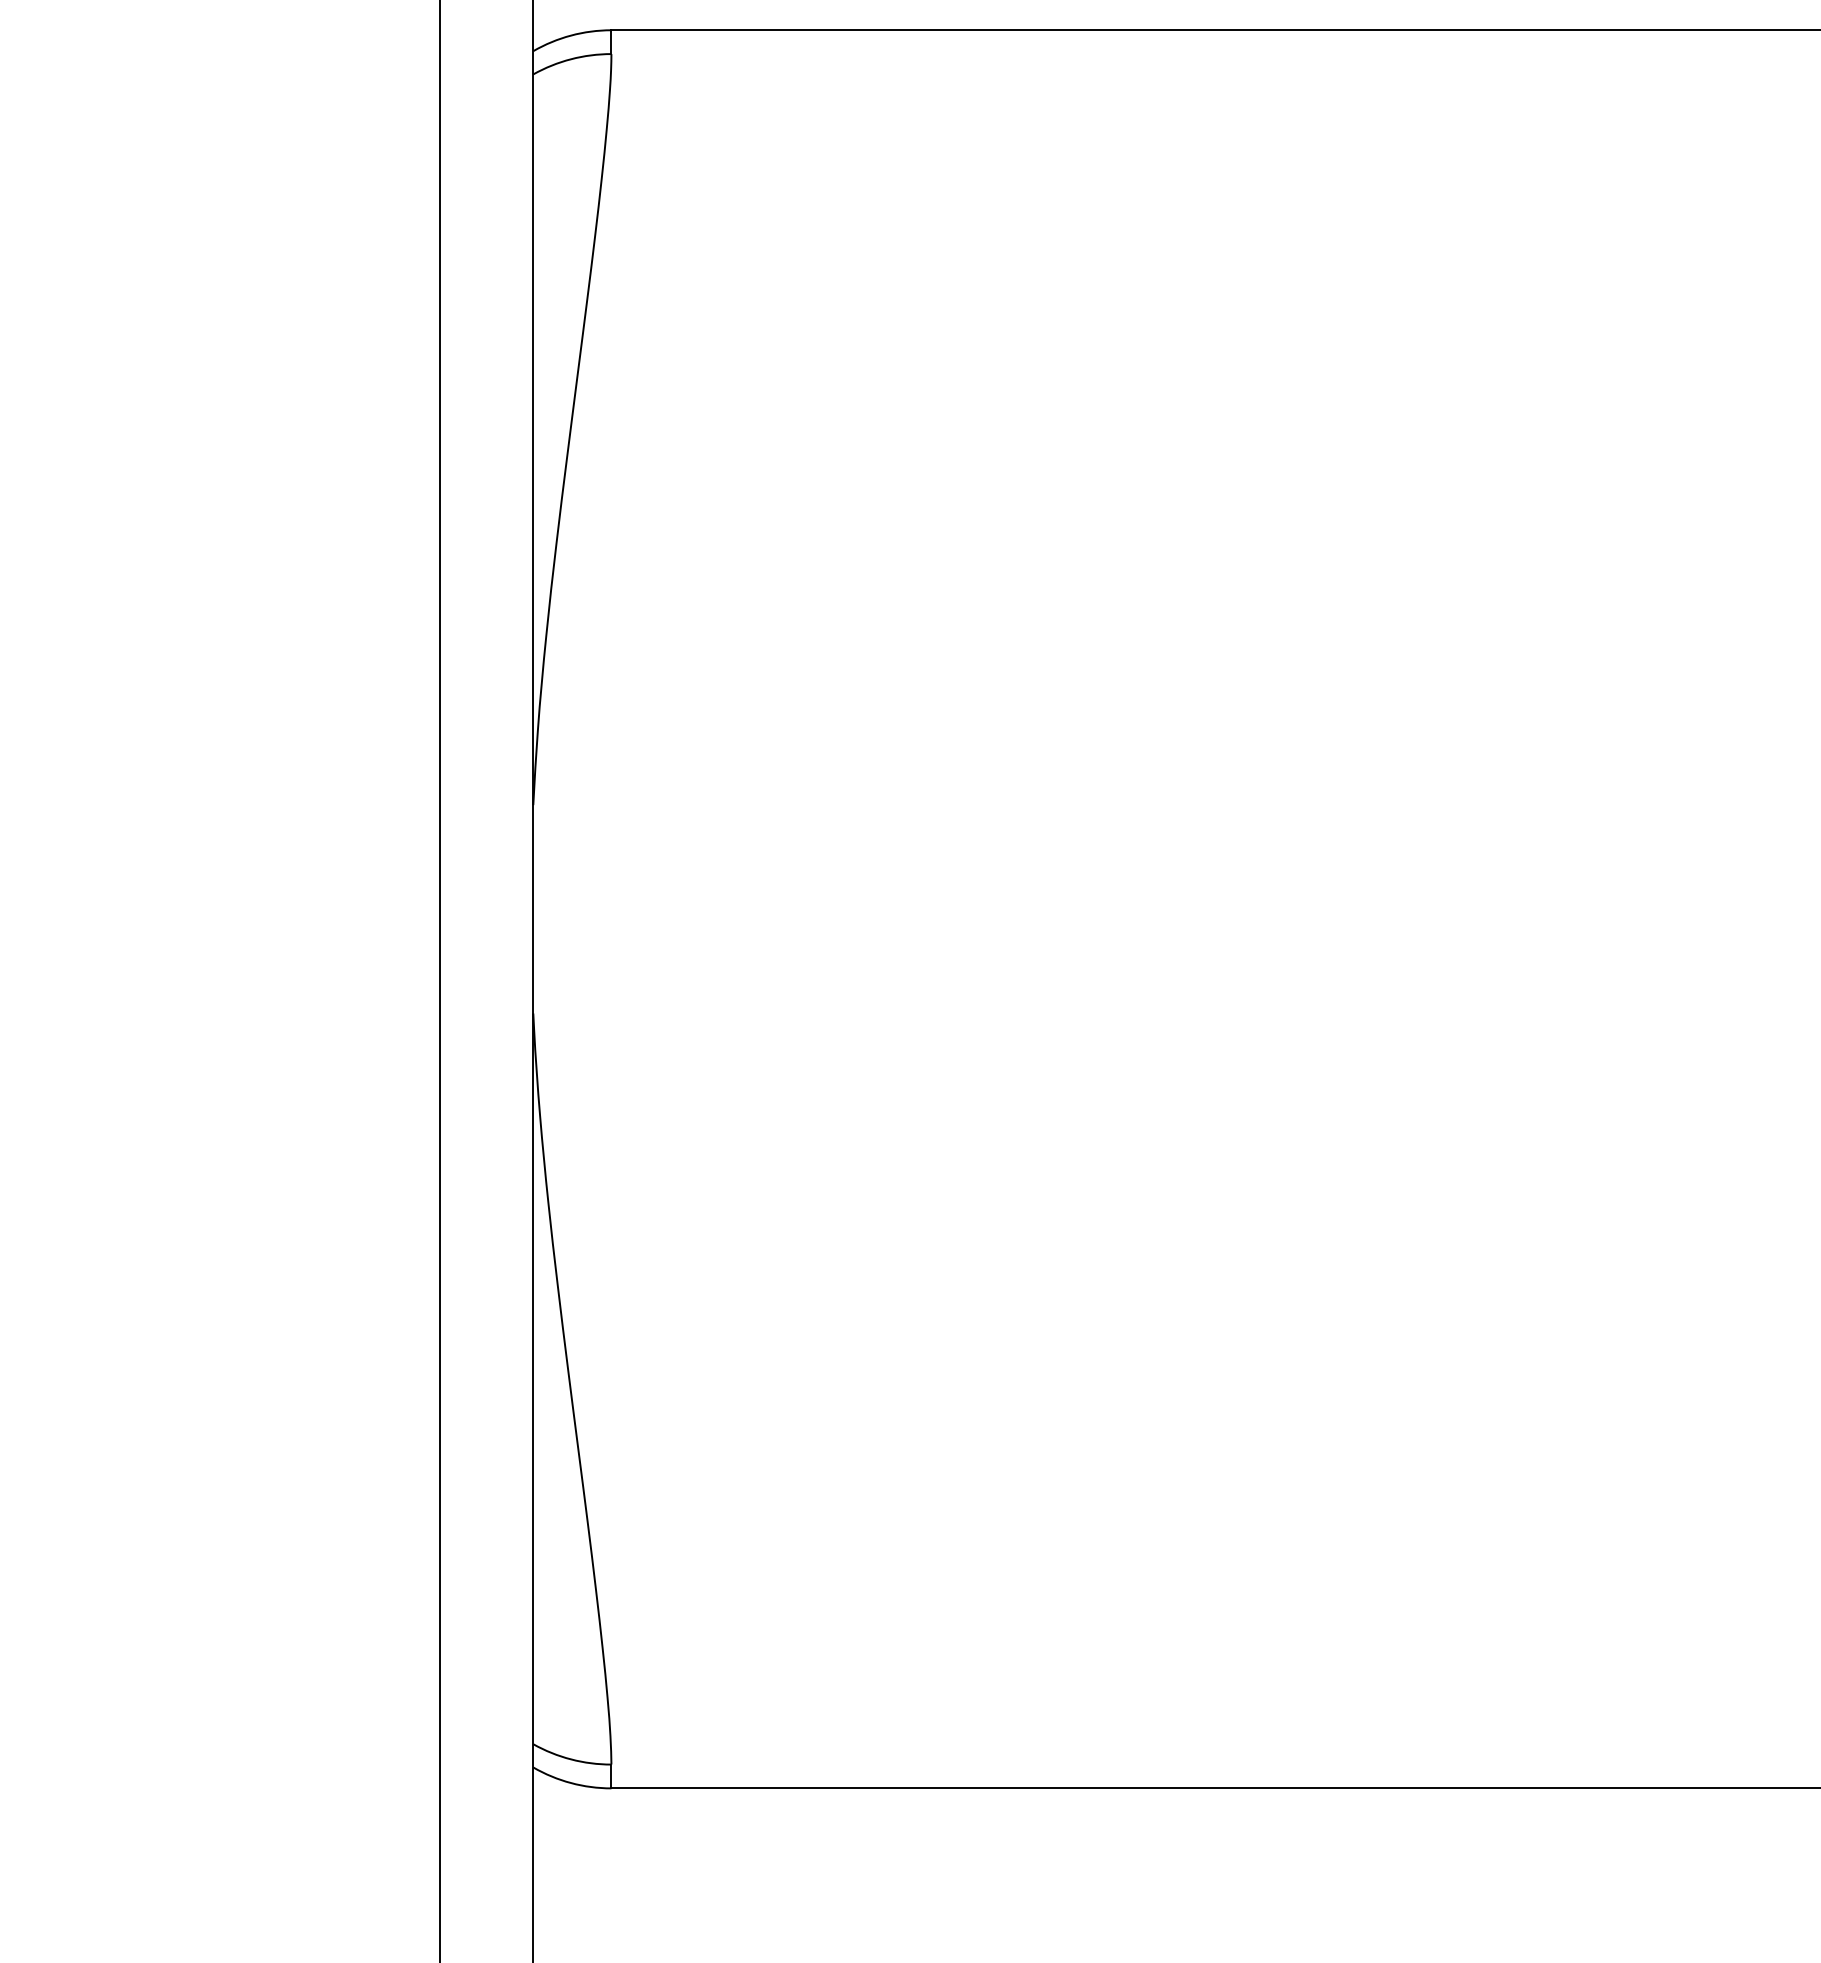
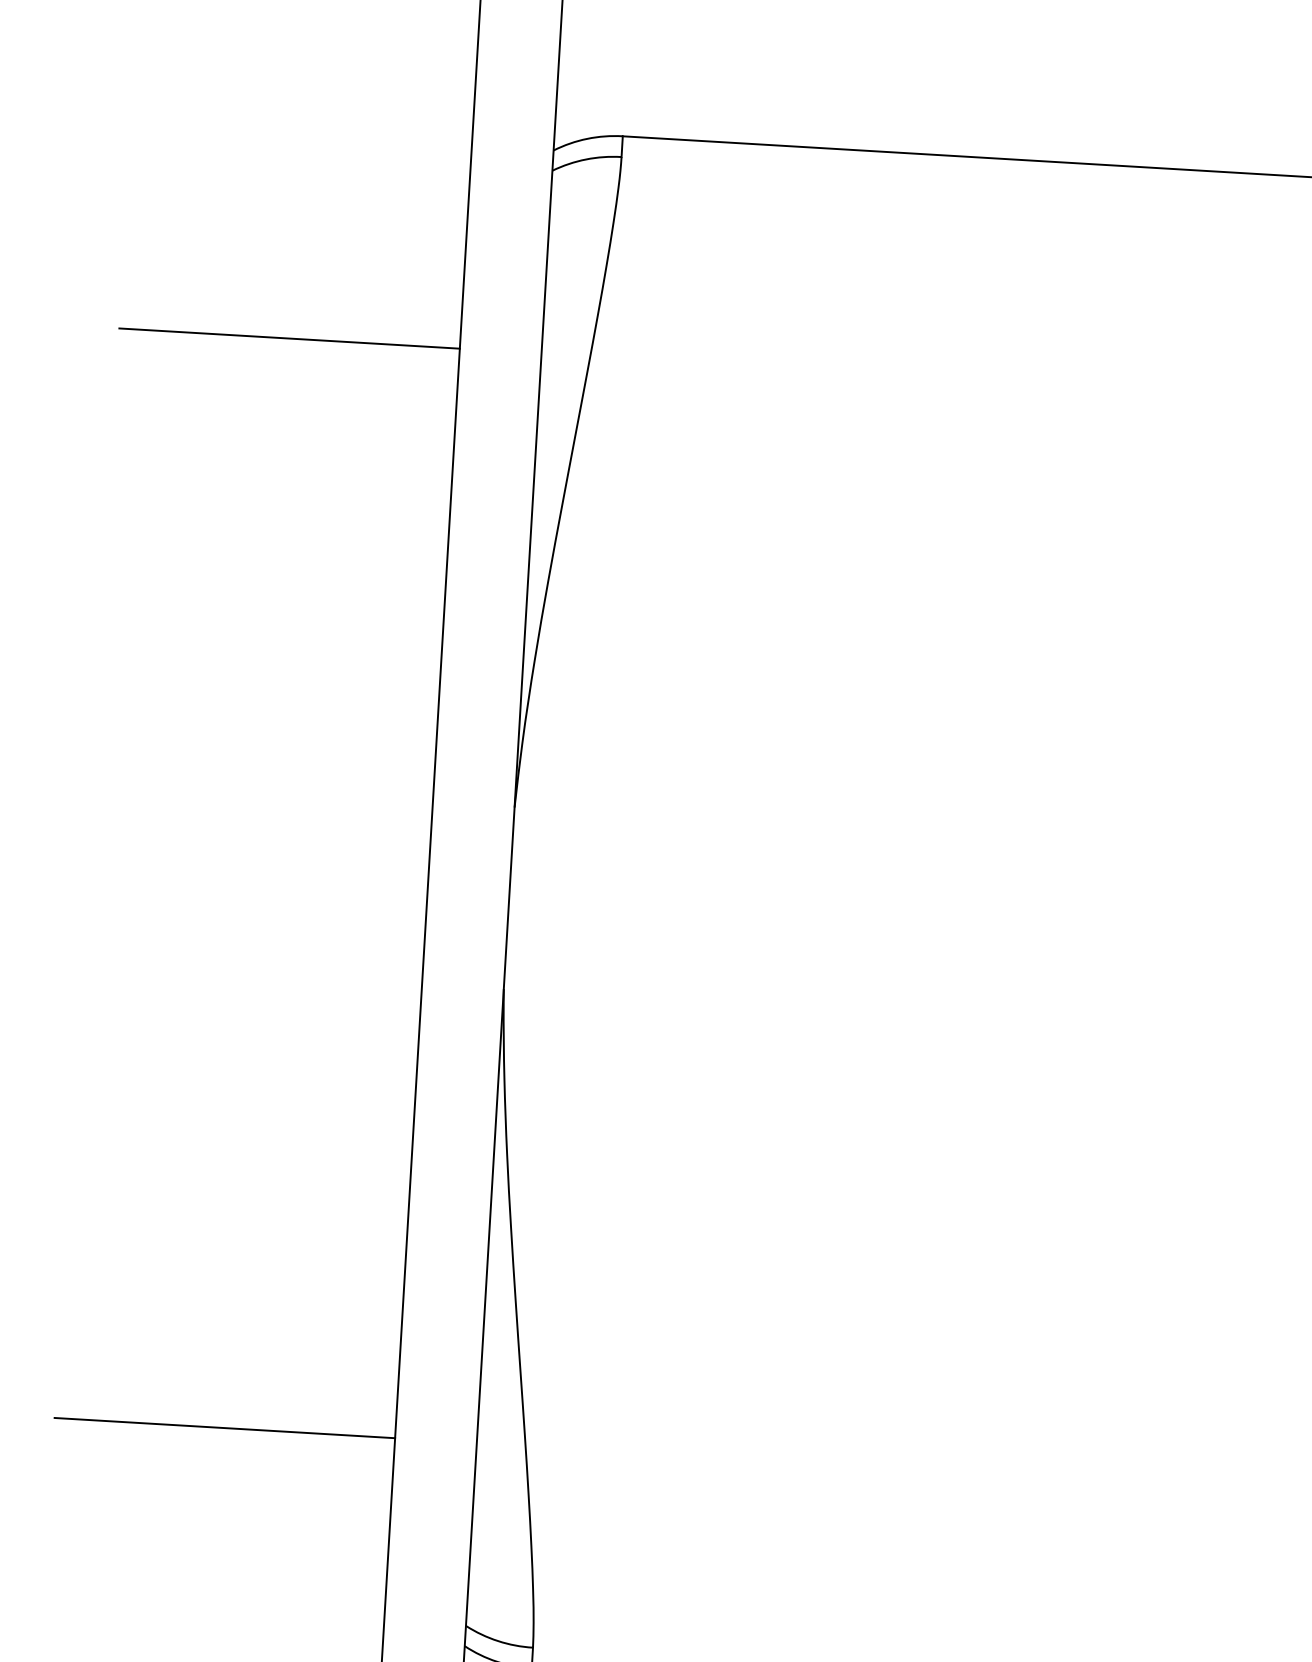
line: (243, 284) -> (288, 338), added
line: (243, 1534) -> (224, 1428), added

